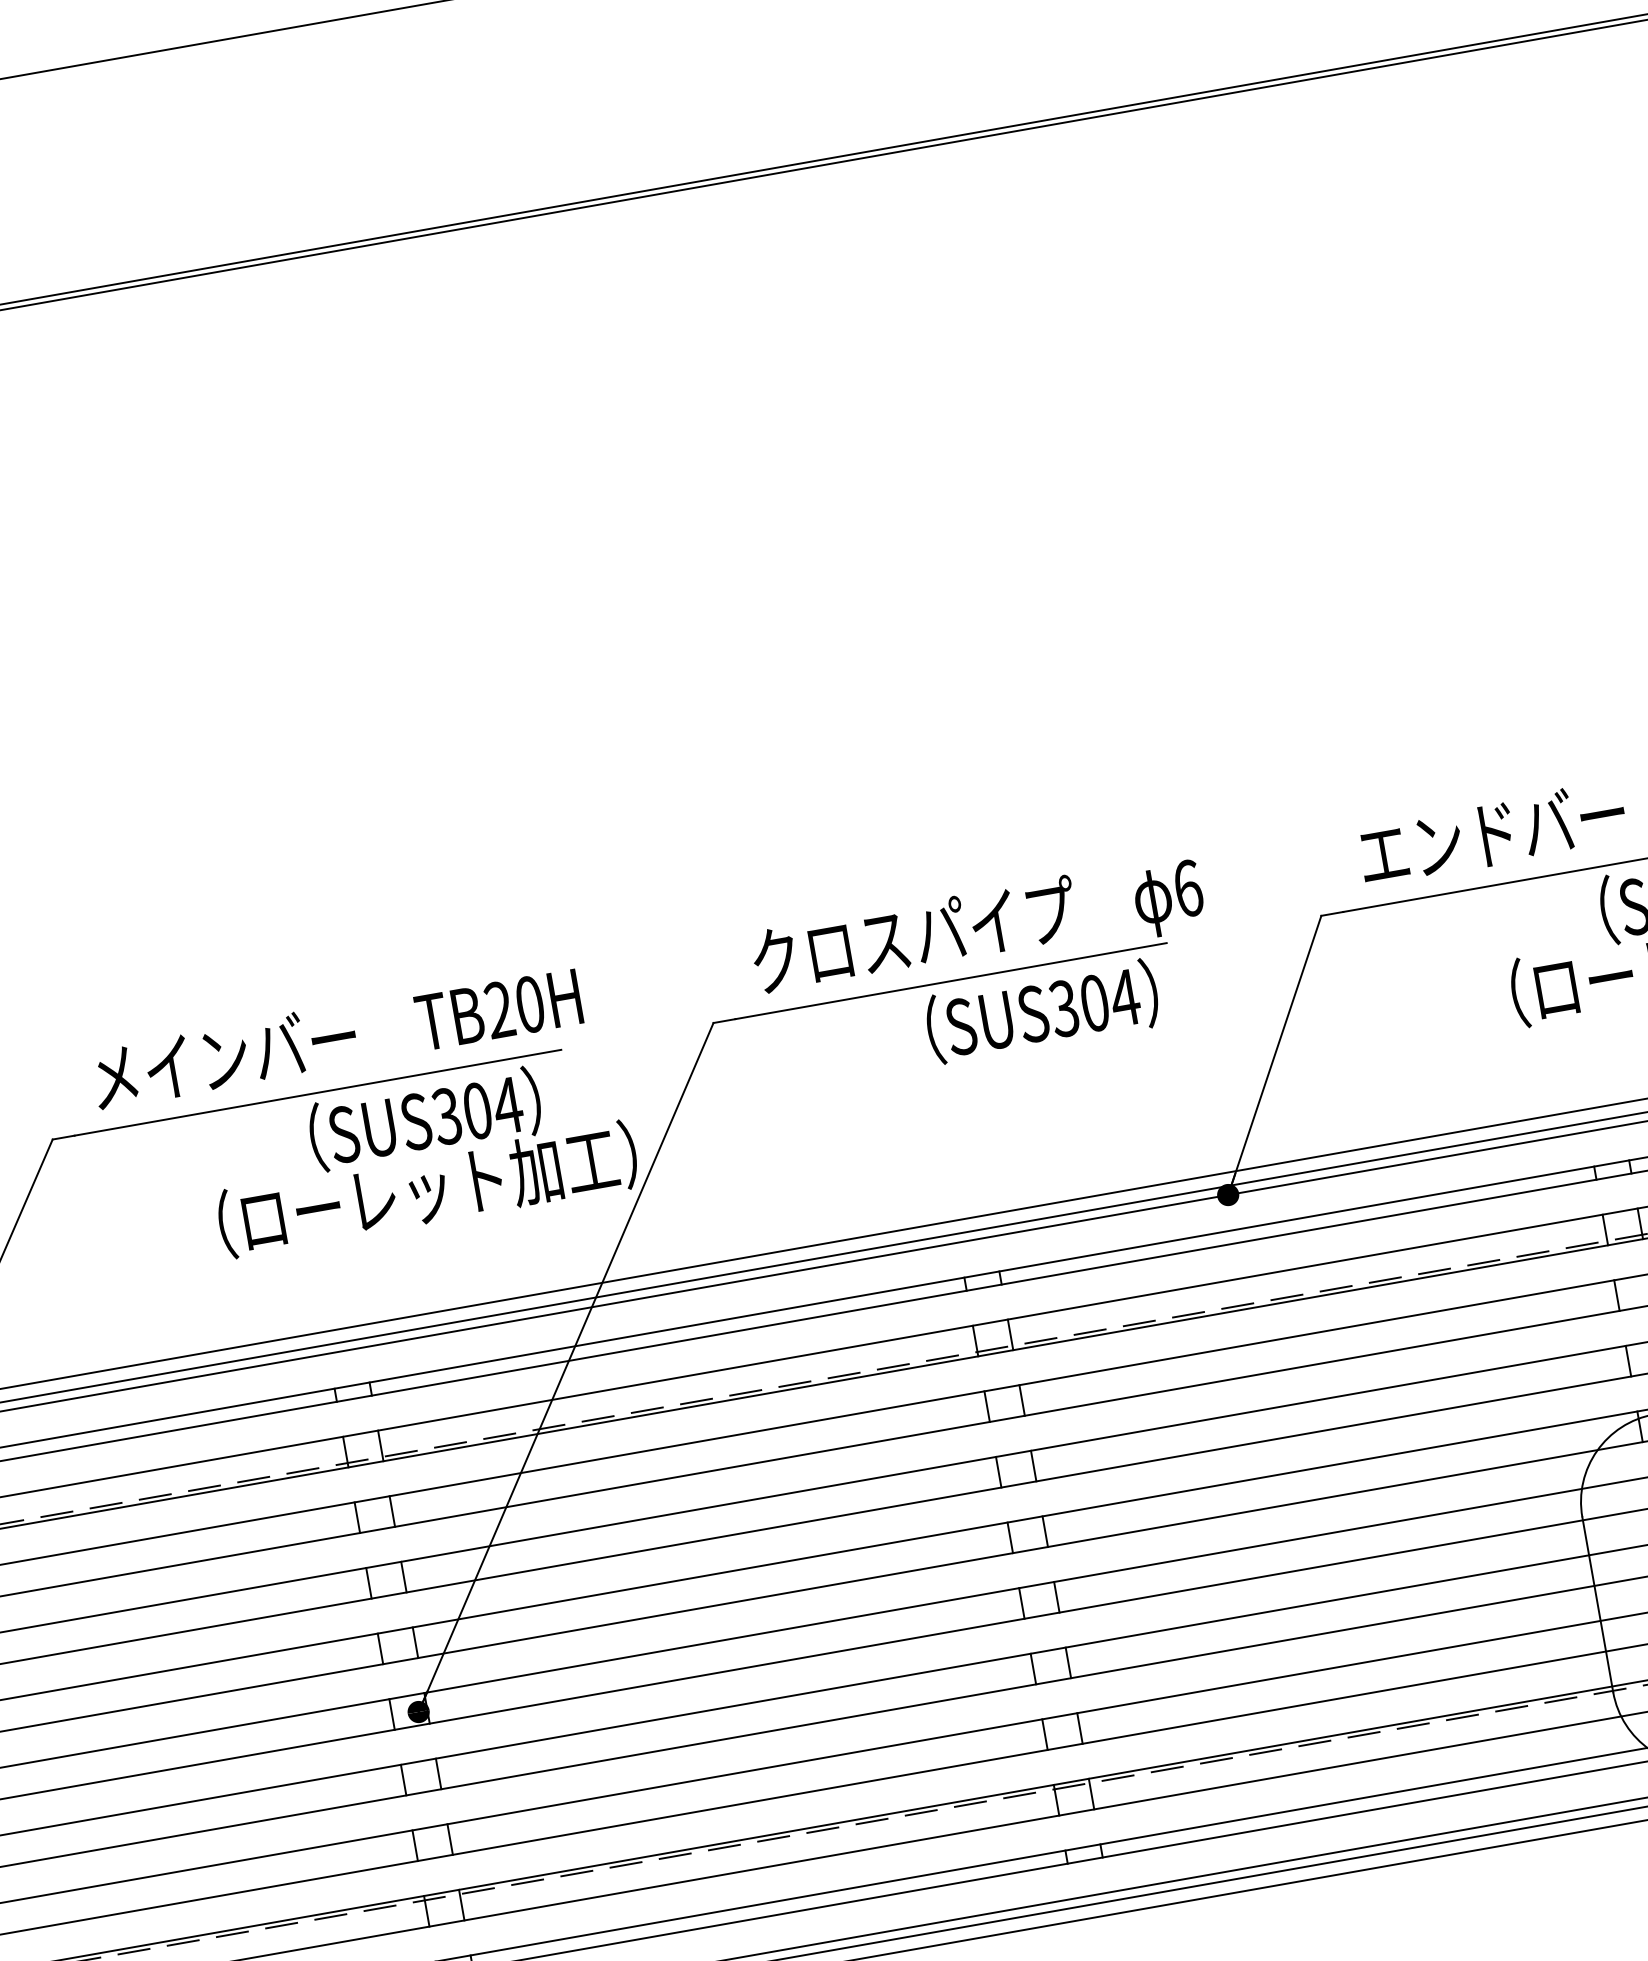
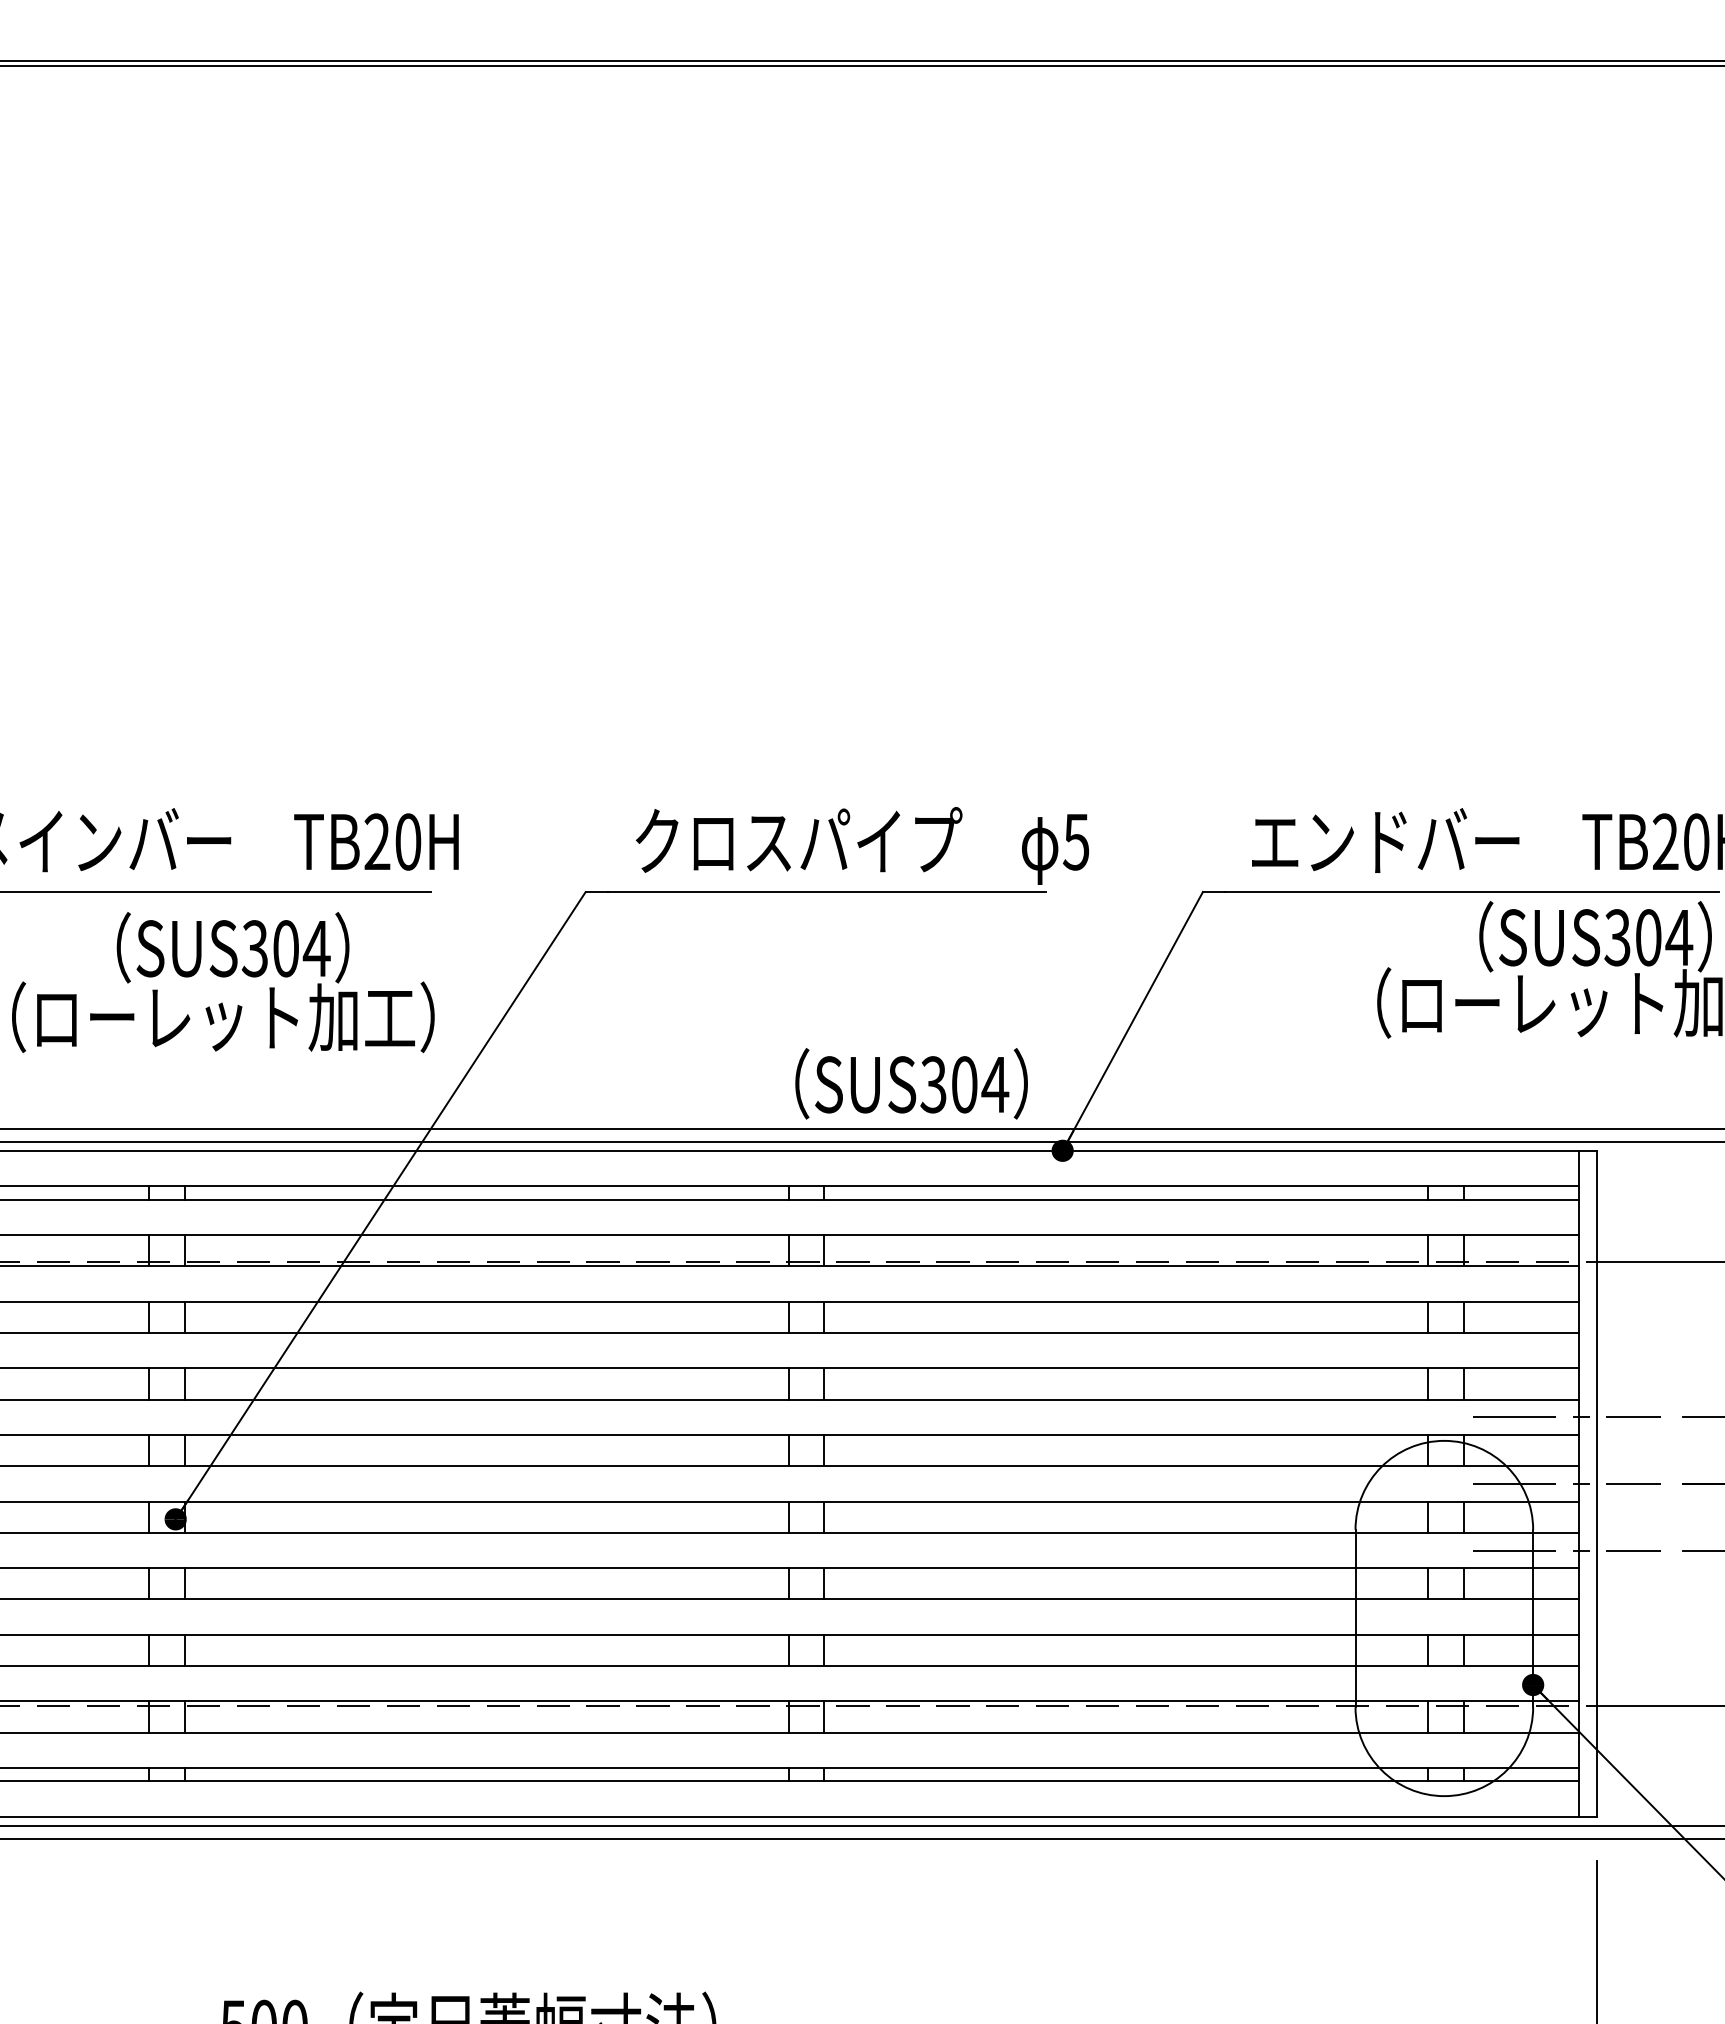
text: (1187, 888) -> (1075, 841), 6 -> 5
text: (1042, 1011) -> (911, 1083), moved
text: (421, 1155) -> (223, 982), moved

